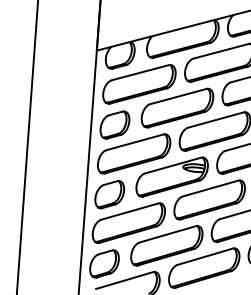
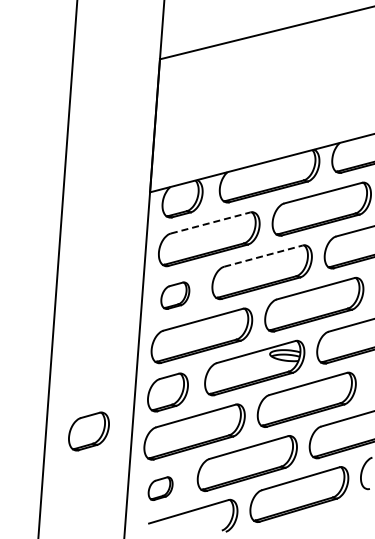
line: (141, 72) -> (211, 222), solid -> dashed
line: (178, 96) -> (263, 256), solid -> dashed
part: (115, 124) -> (175, 295), size x0.7
part: (52, 222) -> (88, 431), added
part: (104, 263) -> (160, 488), size x0.6

